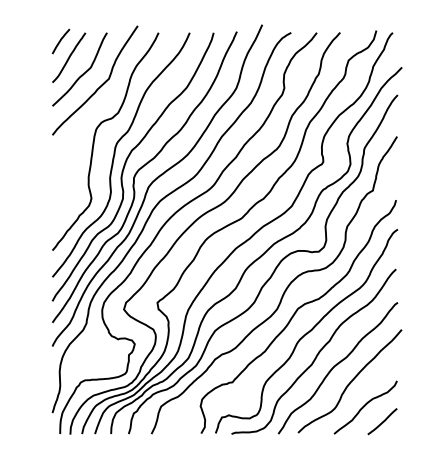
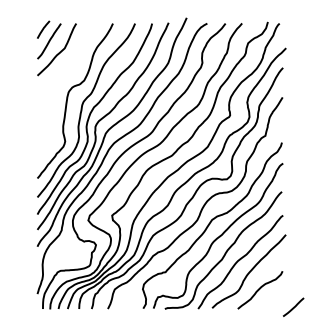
curve: (100, 85) -> (71, 61), removed
line: (382, 421) -> (293, 307), moved

